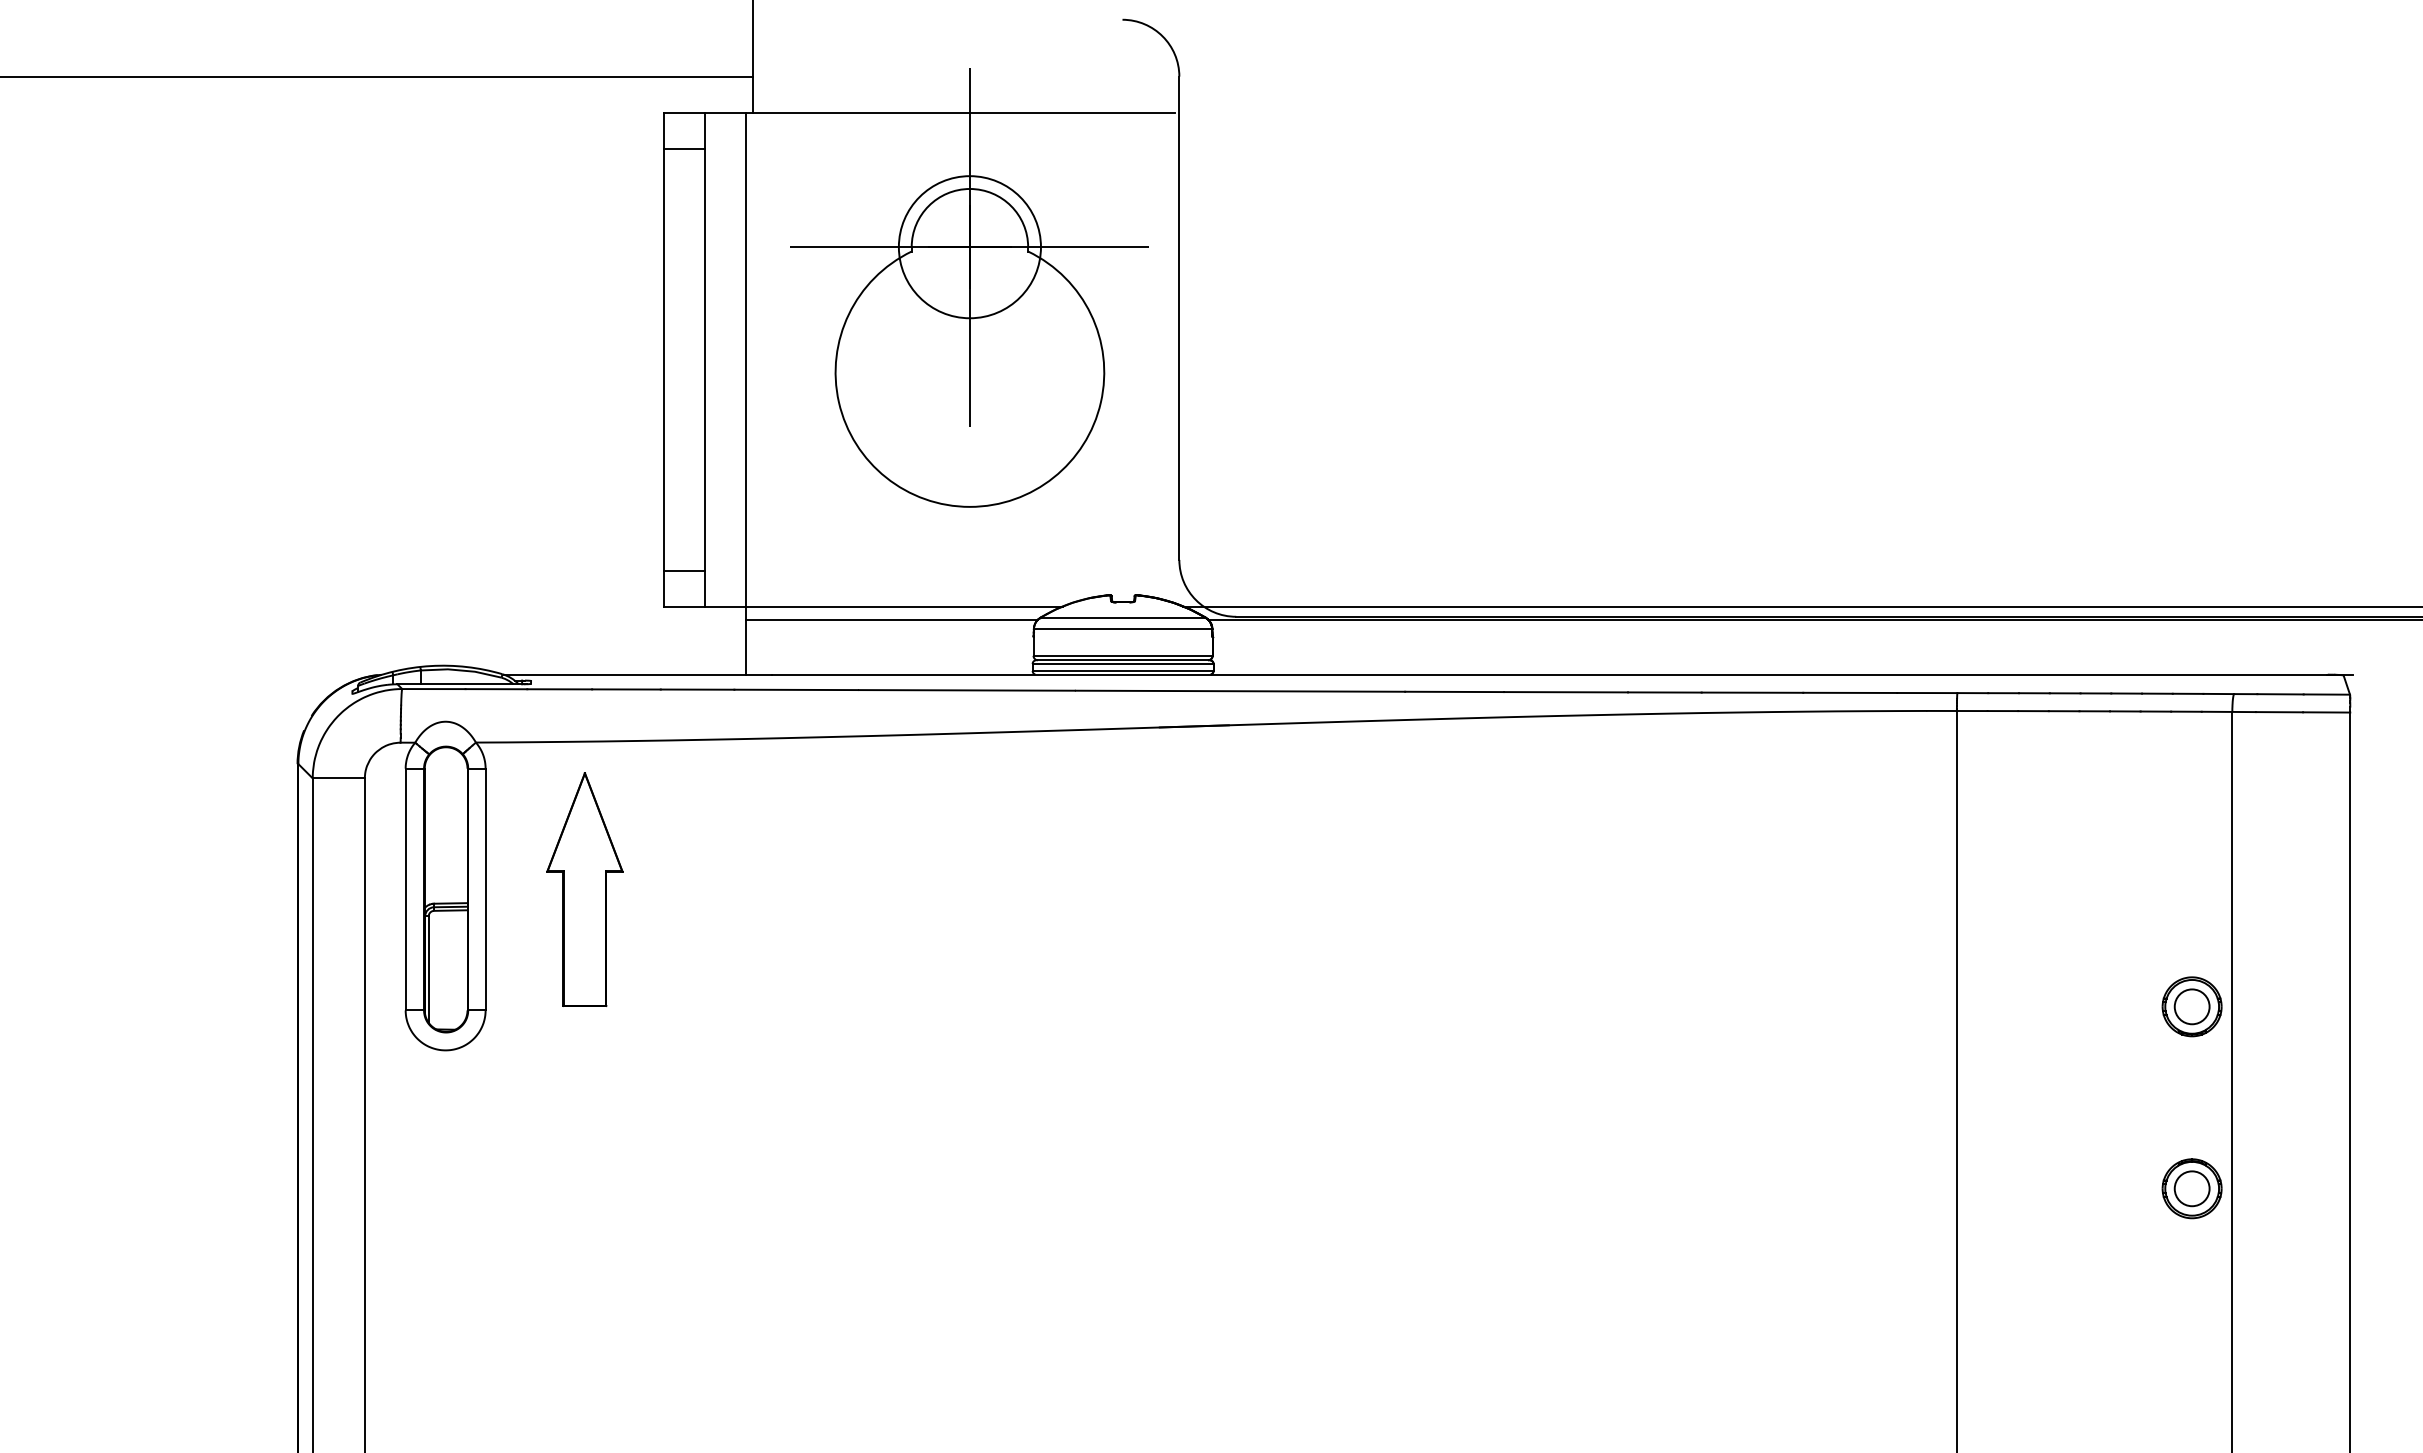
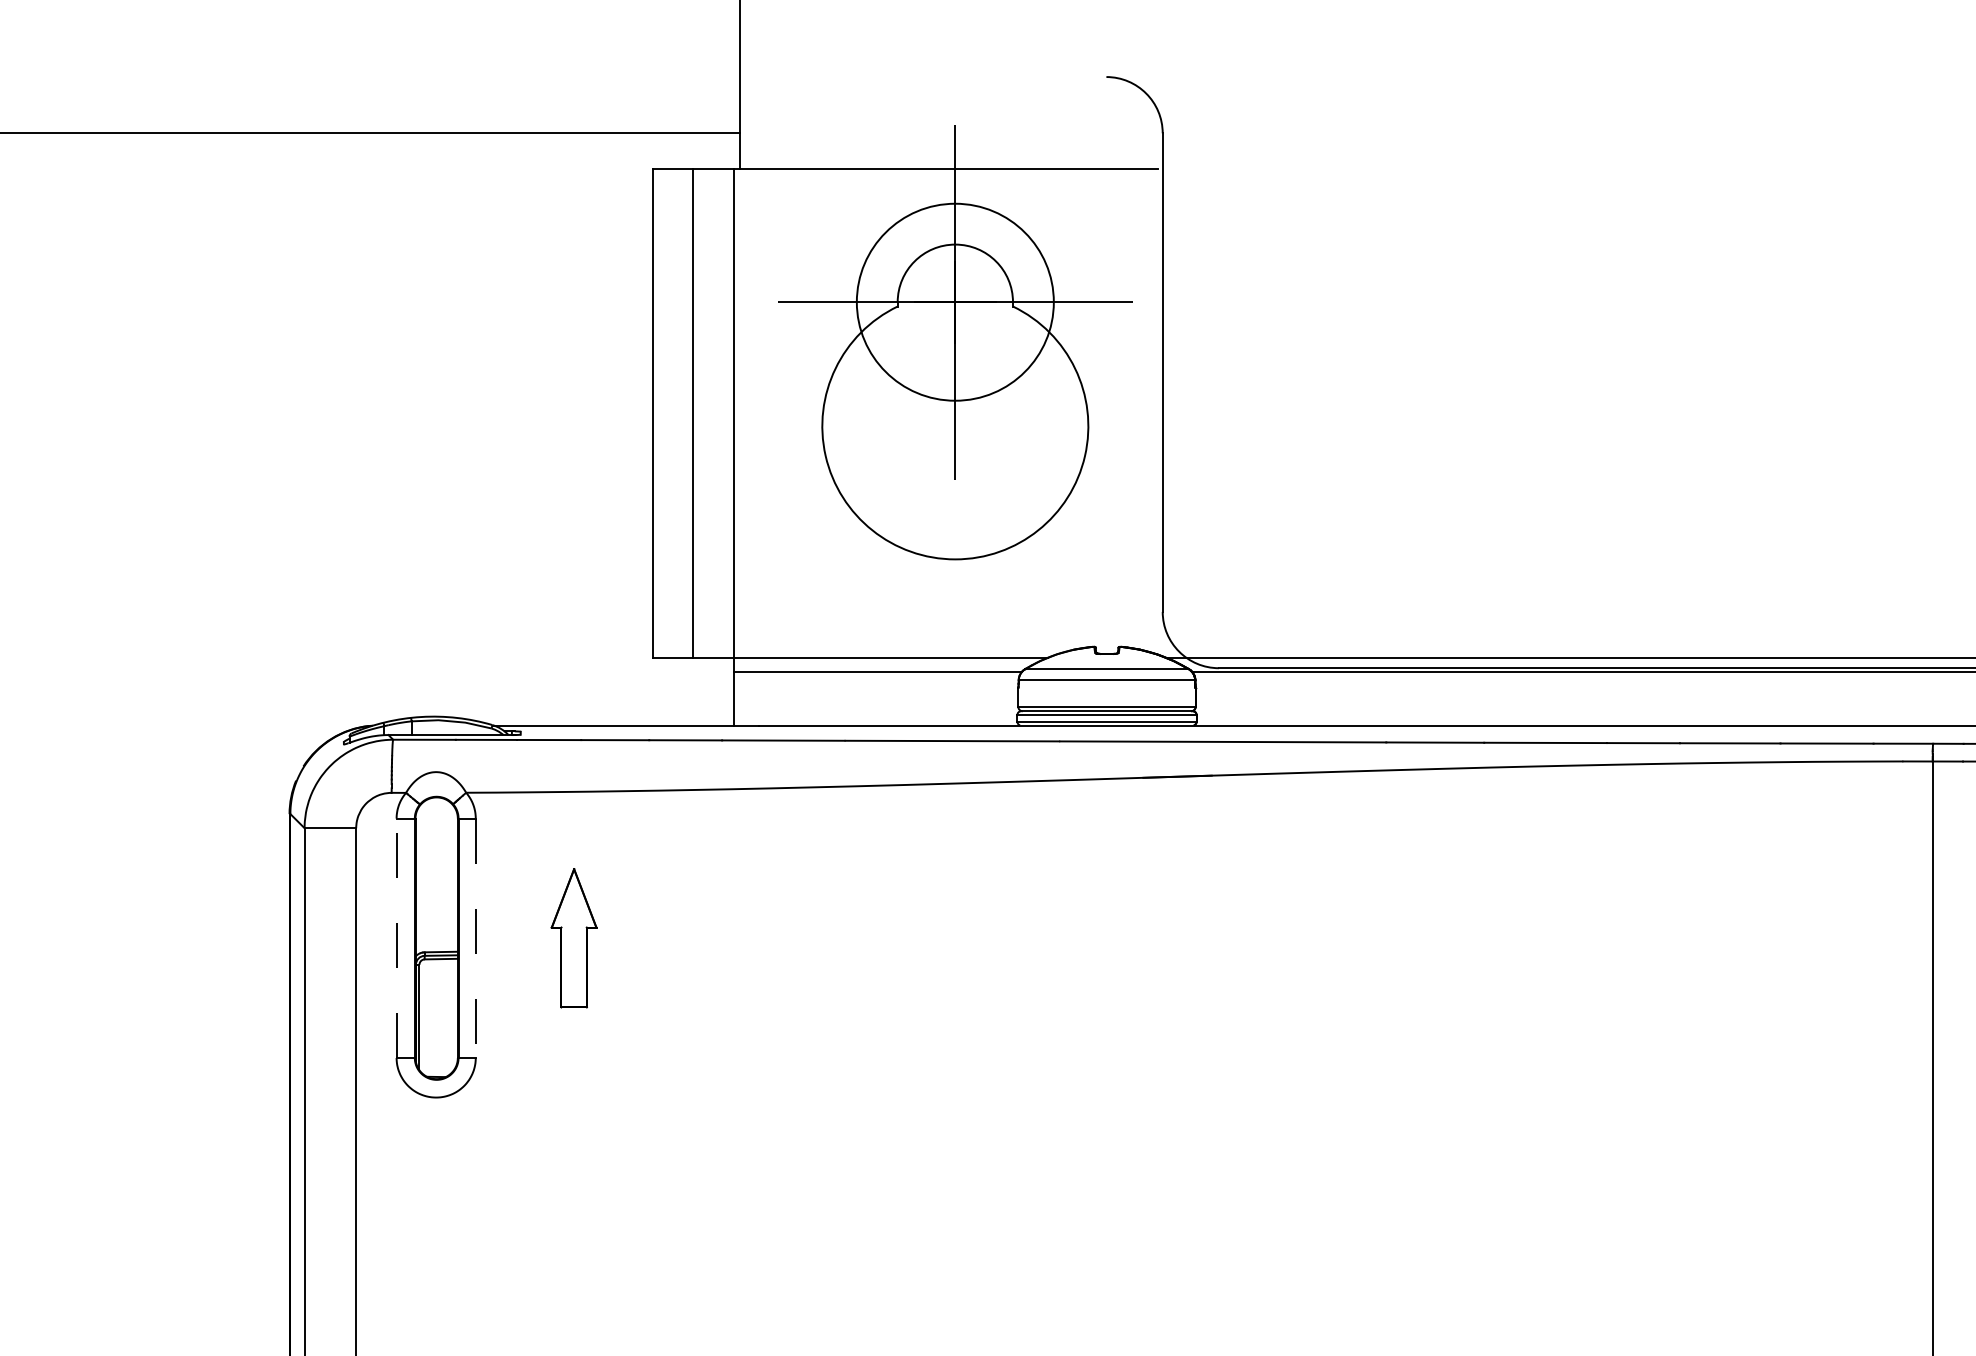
line: (684, 148) -> (672, 204), removed
circle: (969, 247) -> (954, 302), size x1.4
line: (684, 570) -> (672, 622), removed
line: (405, 889) -> (396, 938), solid -> dashed
line: (485, 889) -> (475, 938), solid -> dashed
part: (584, 889) -> (573, 938), size x0.6

